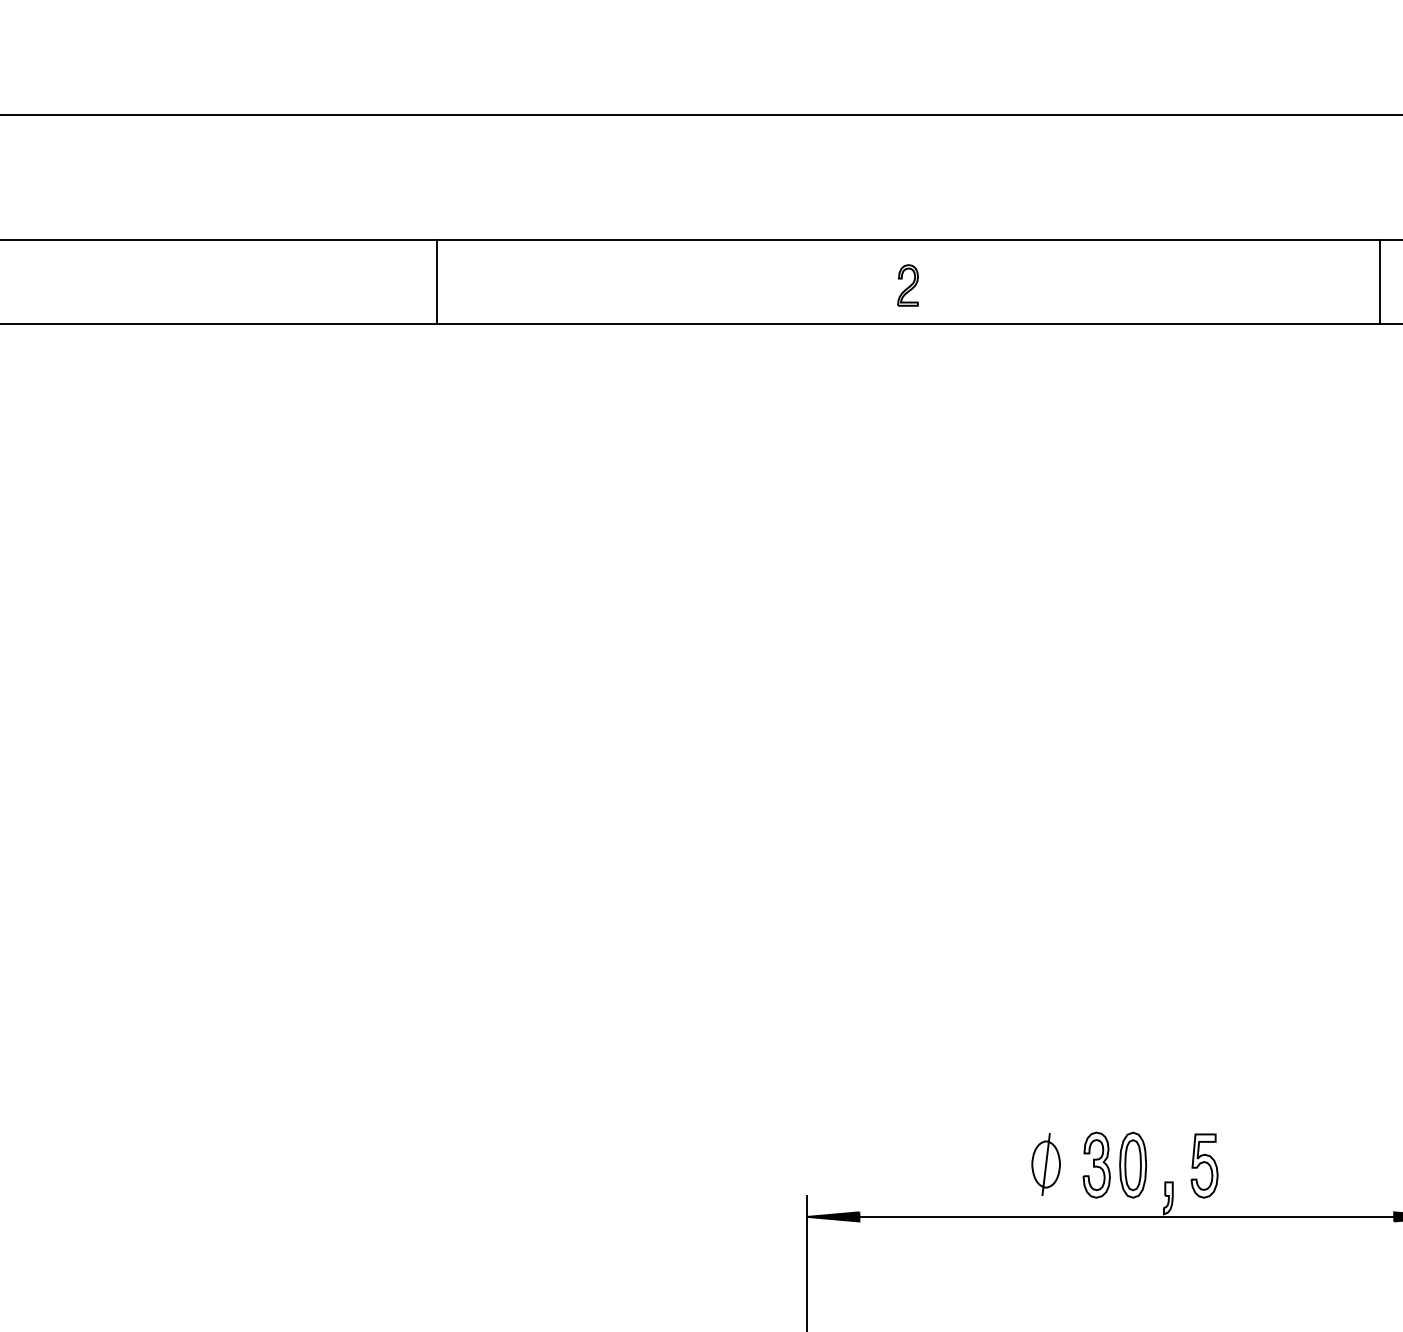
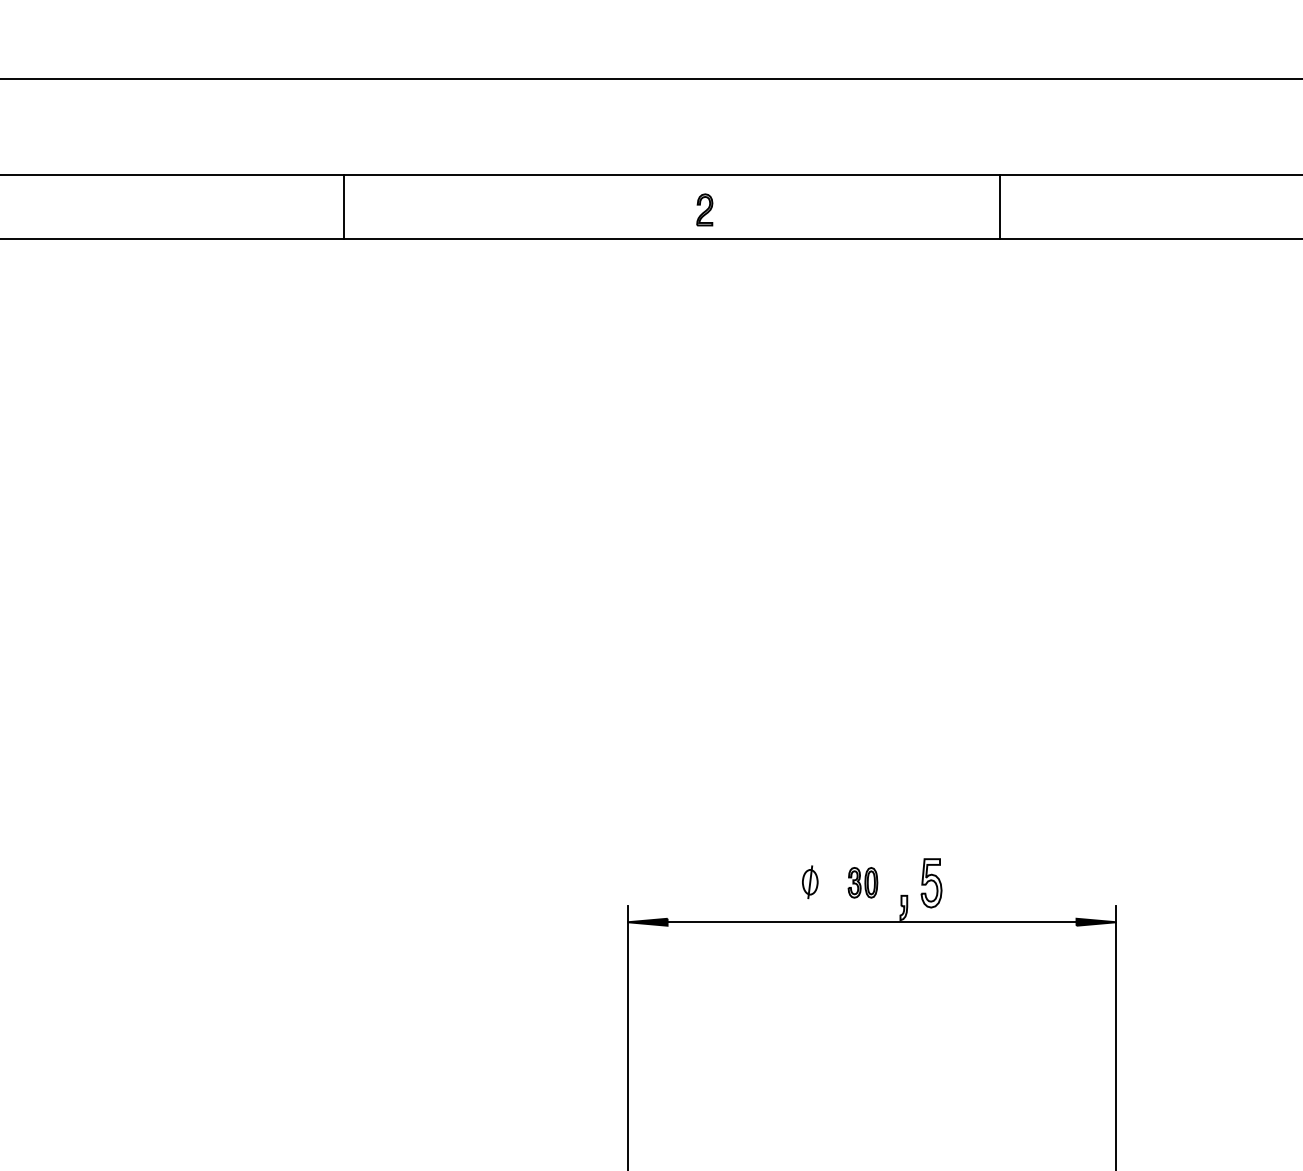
line: (1379, 282) -> (999, 207), moved
part: (1044, 1164) -> (809, 882), size x0.7
part: (1114, 1164) -> (862, 882), size x0.6

